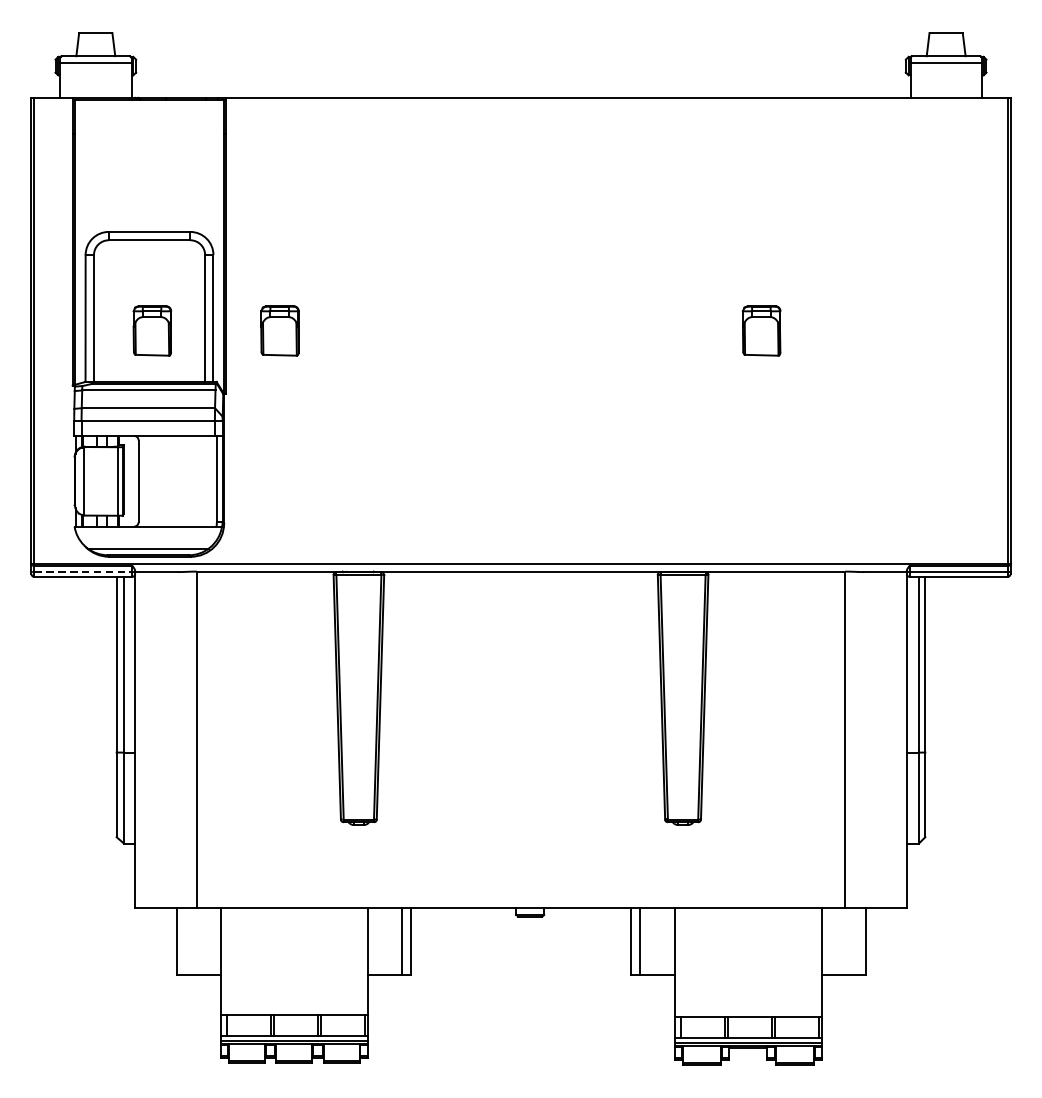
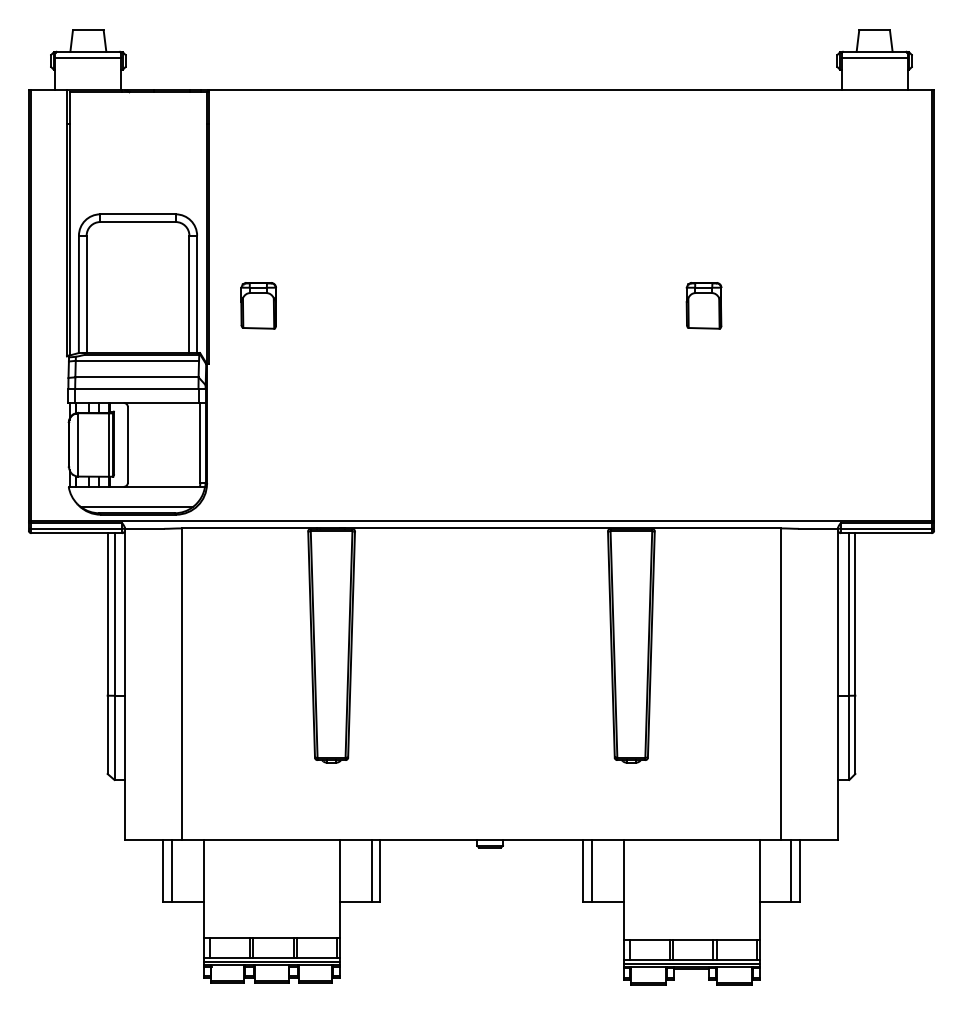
part: (152, 330) -> (140, 305), removed
line: (84, 571) -> (77, 528), dashed -> solid
line: (185, 941) -> (171, 870), added
line: (856, 941) -> (791, 870), added

